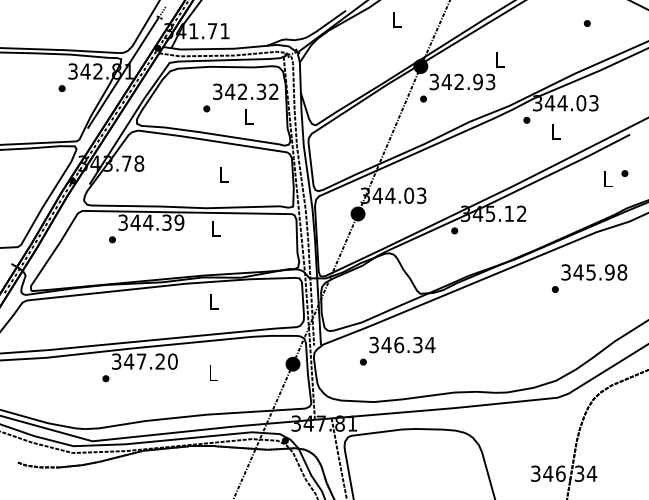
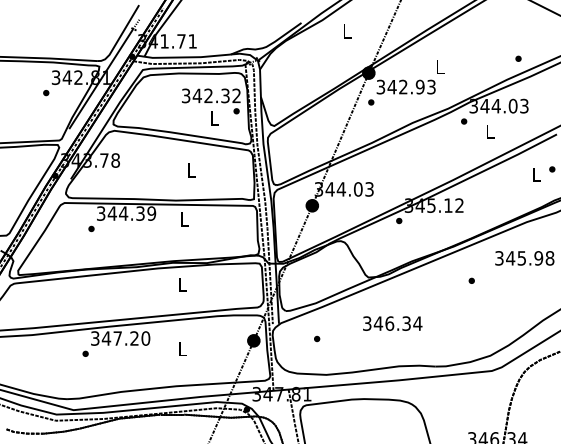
part: (586, 23) -> (517, 58), moved
part: (206, 108) -> (236, 110), moved
part: (554, 289) -> (471, 280), moved
text: (402, 344) -> (392, 323), moved

